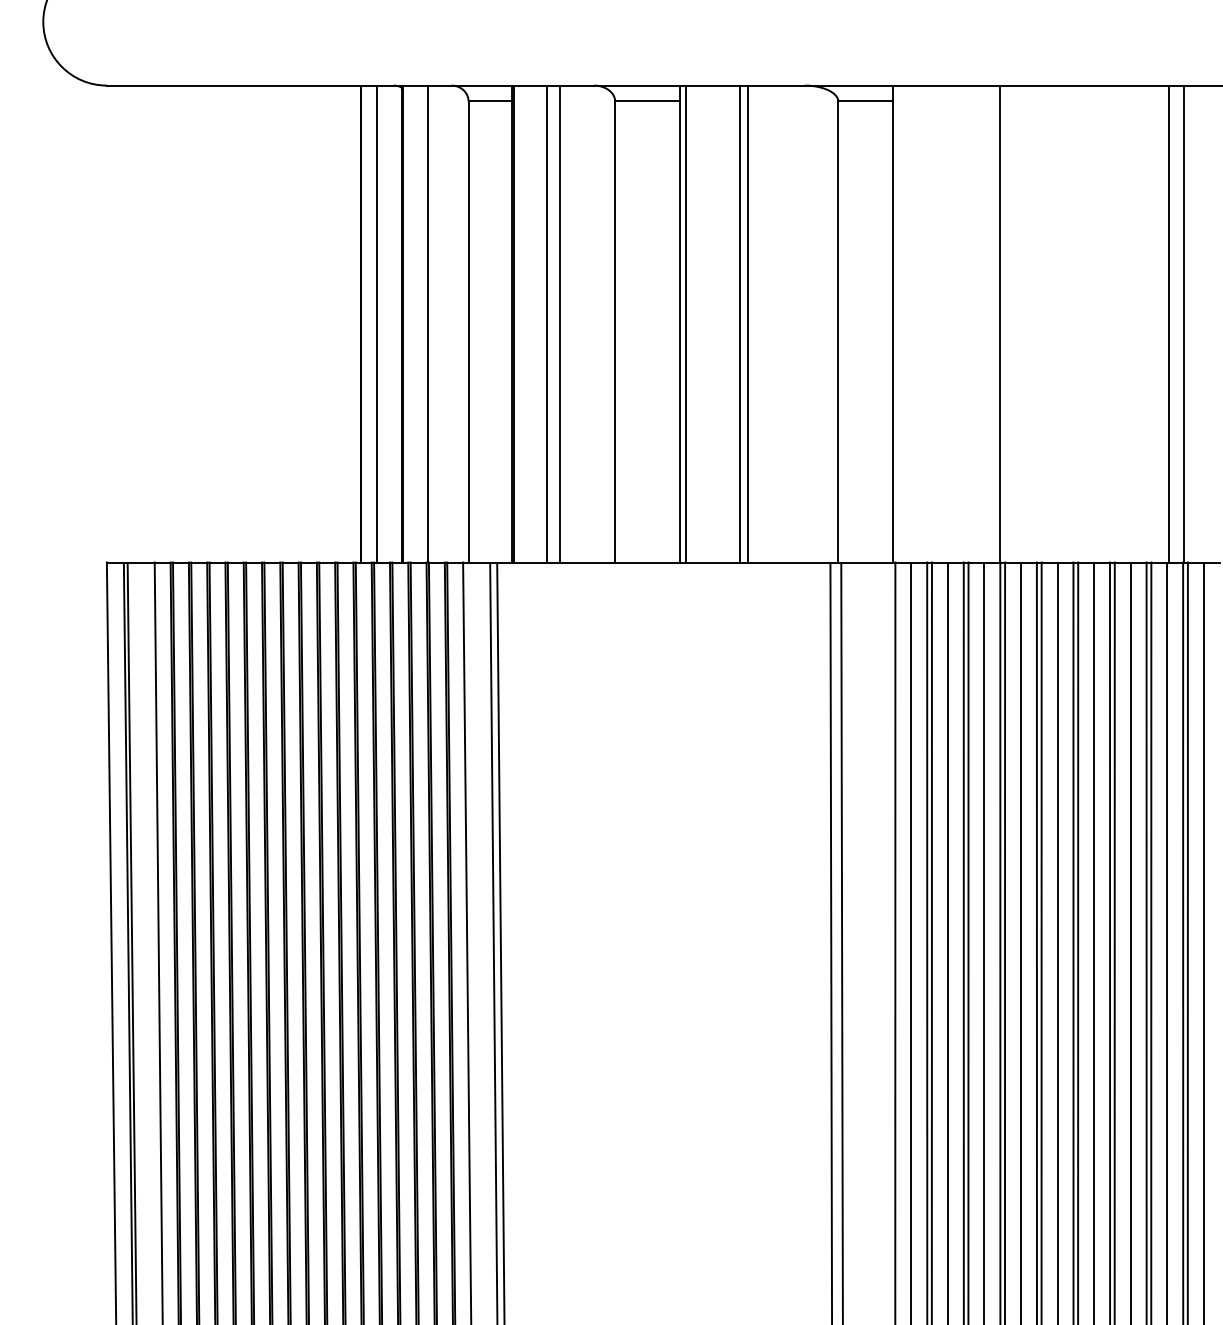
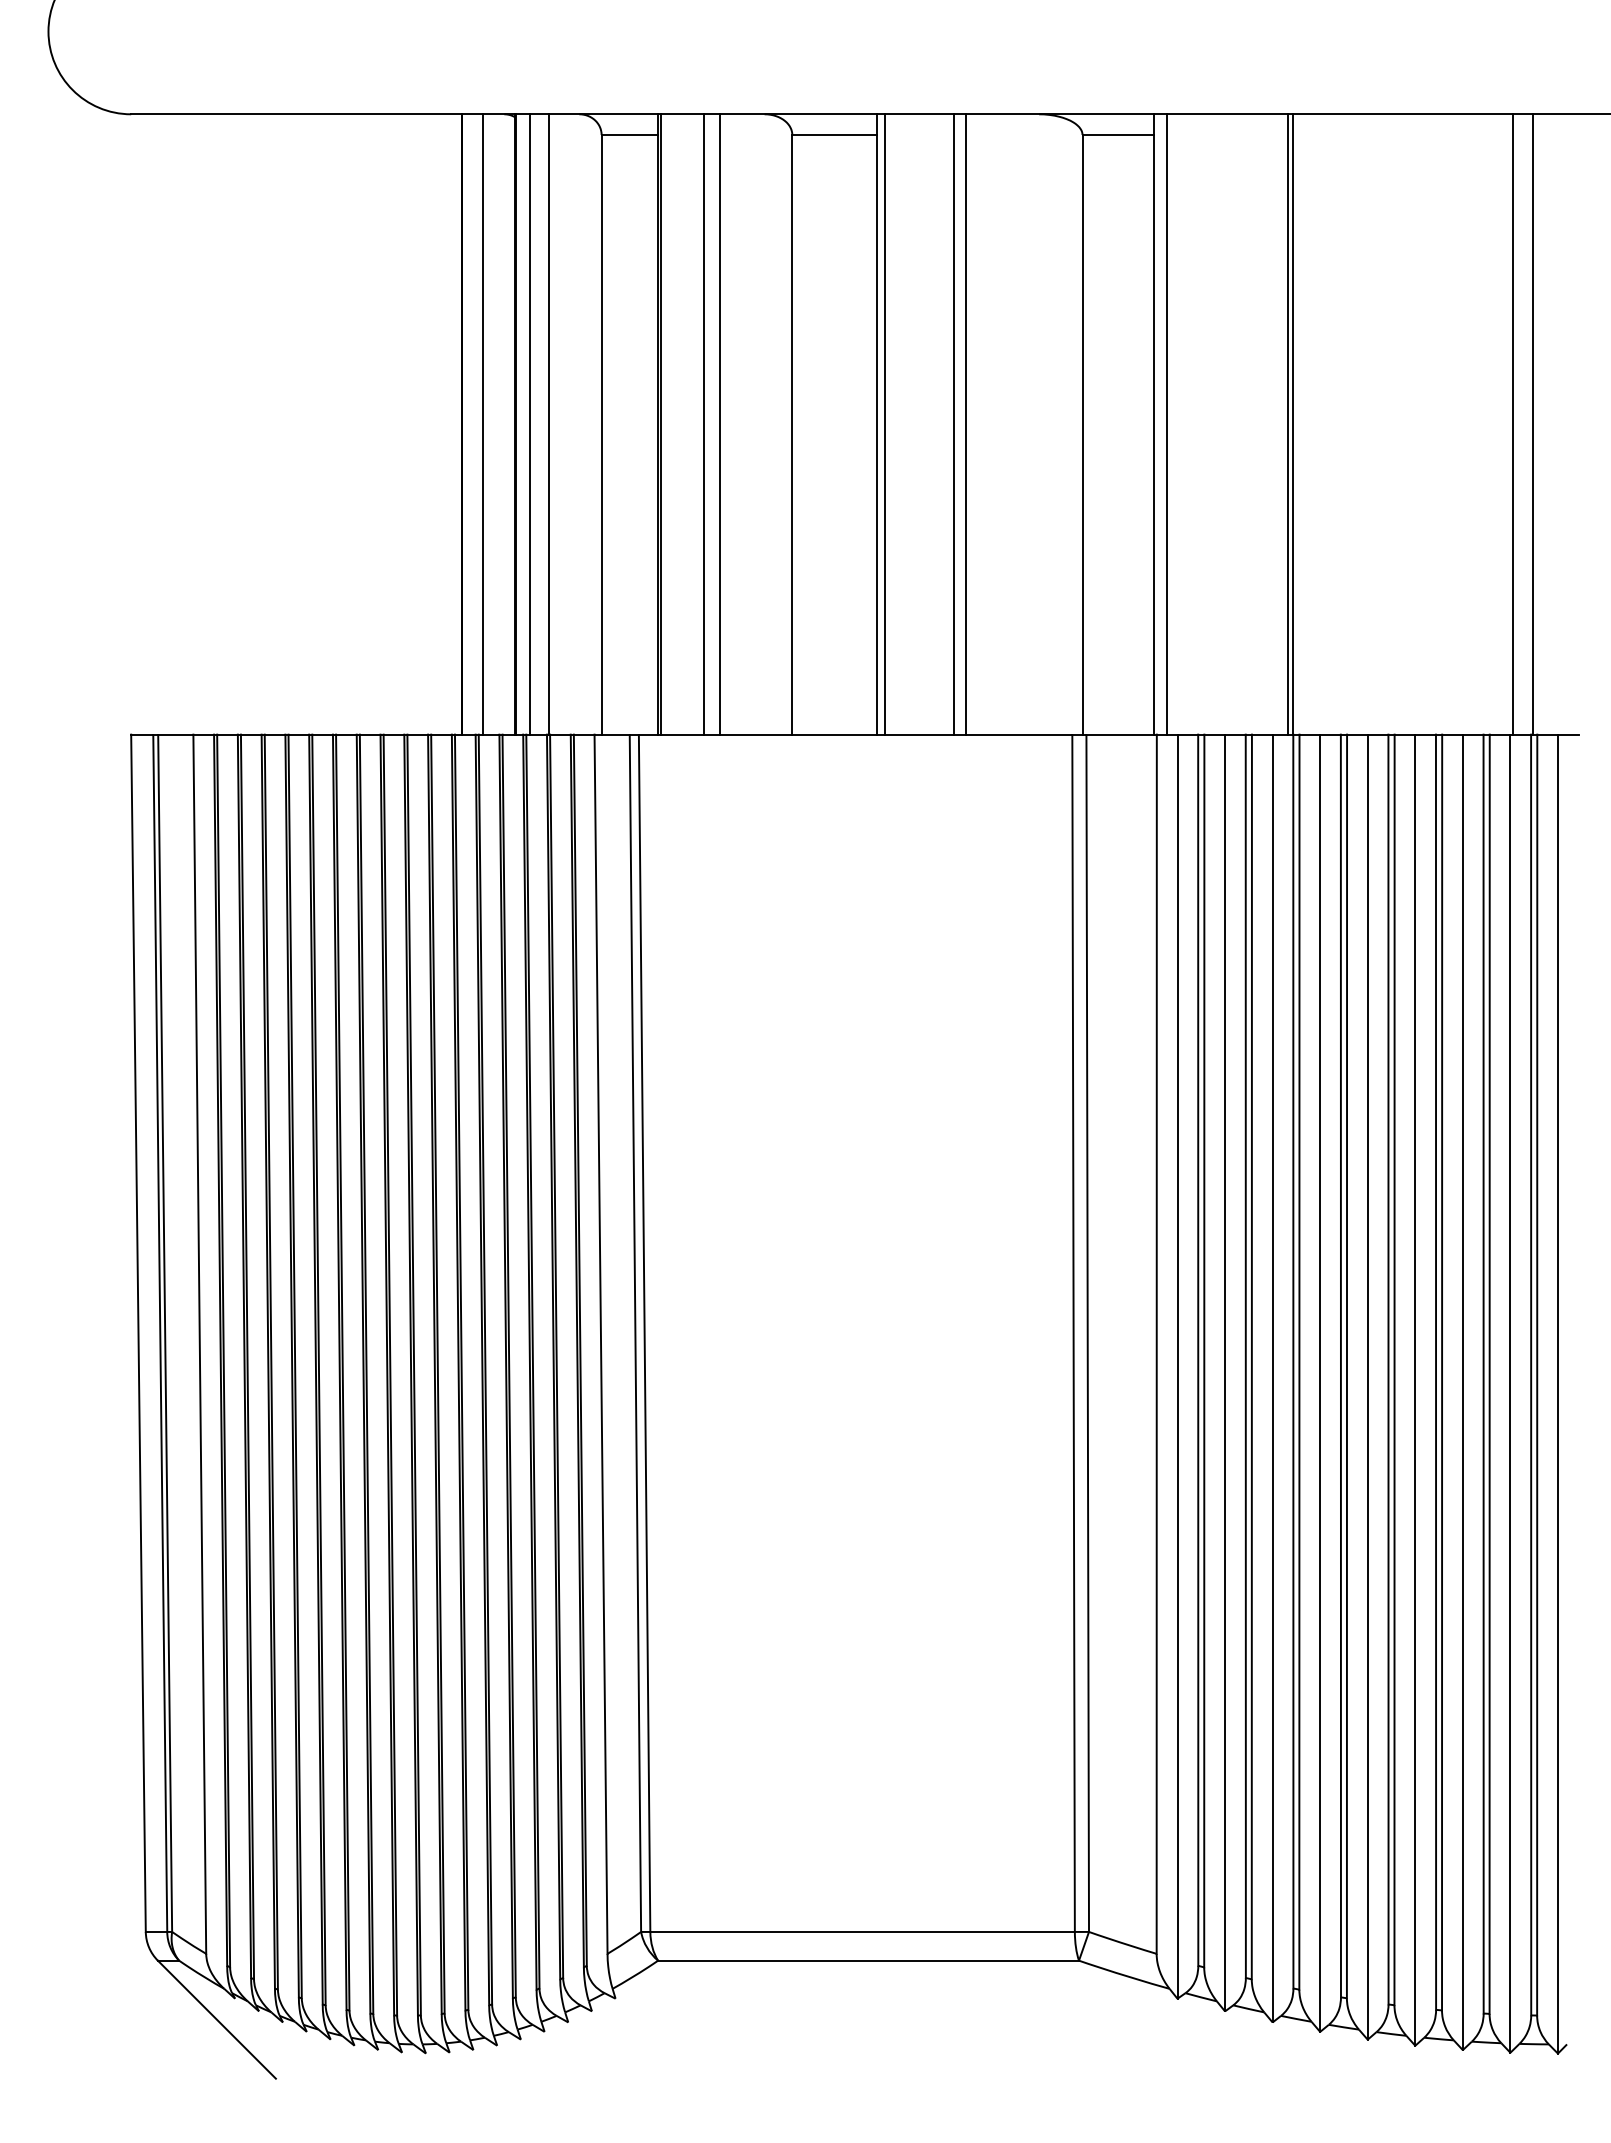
line: (413, 324) -> (529, 424), added
line: (903, 324) -> (1167, 424), added
line: (996, 324) -> (1288, 424), added

